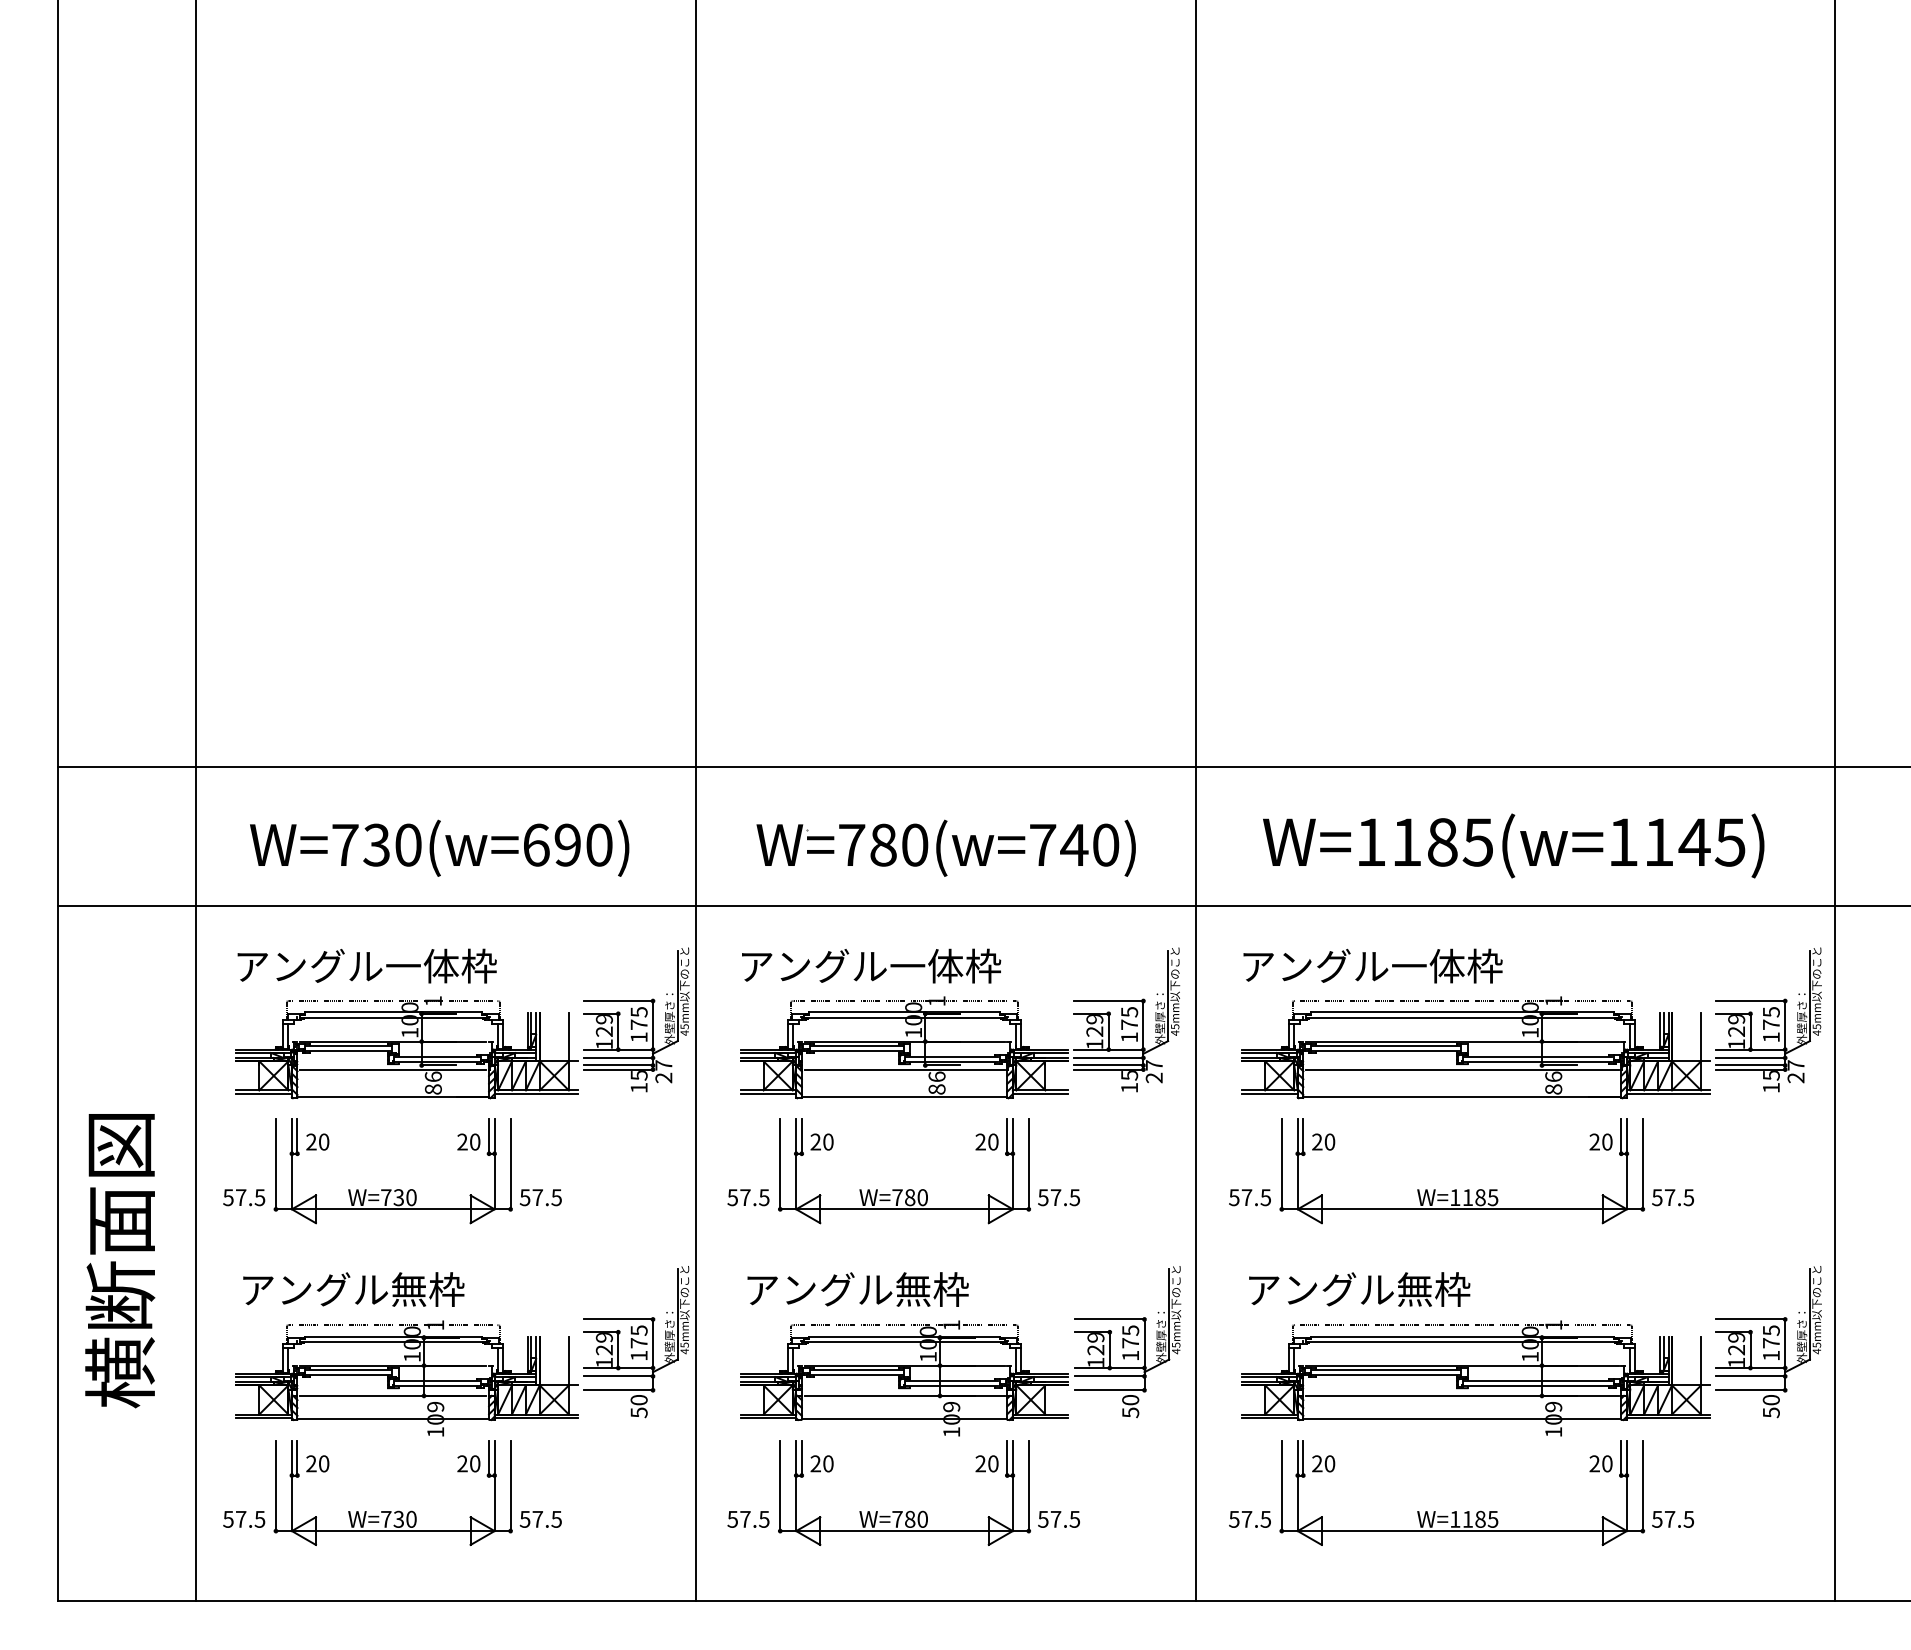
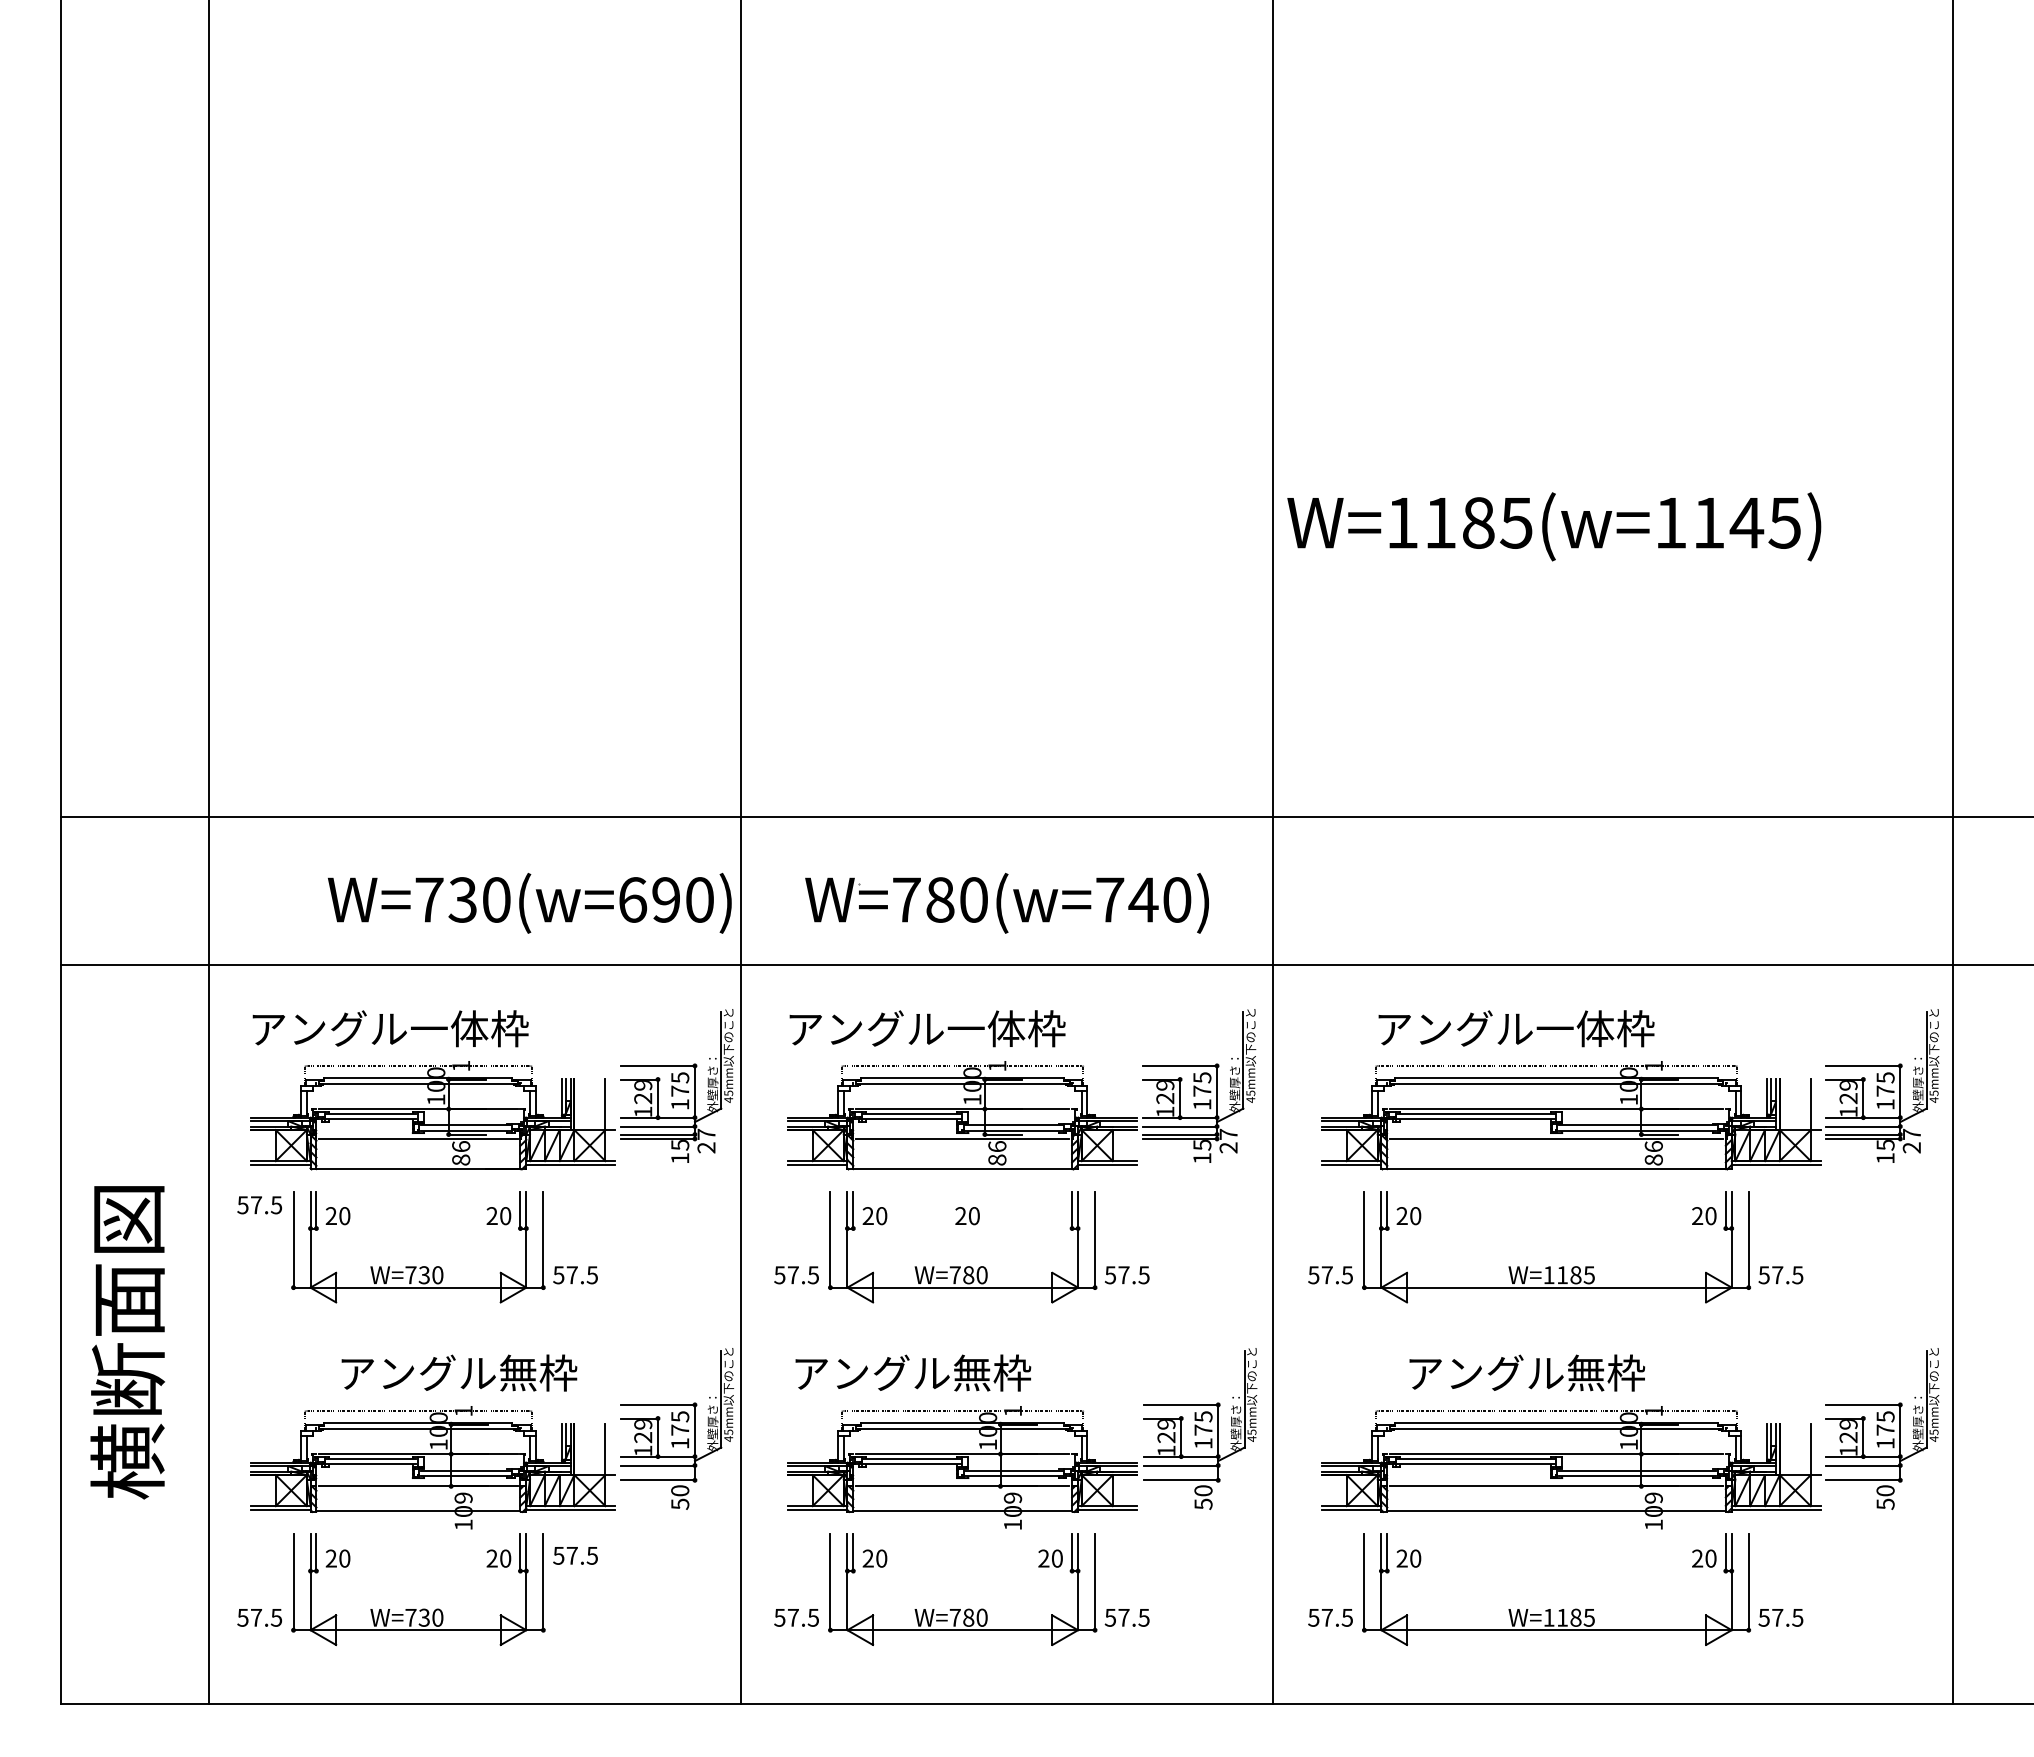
text: (1513, 845) -> (1554, 526), moved
text: (439, 847) -> (529, 902), moved
text: (1373, 965) -> (1516, 1028), moved
text: (986, 1142) -> (967, 1216), moved
text: (243, 1197) -> (259, 1205), moved
text: (353, 1289) -> (459, 1372), moved
text: (1359, 1289) -> (1527, 1372), moved
text: (540, 1519) -> (575, 1555), moved

